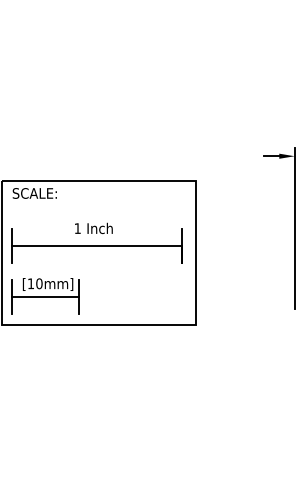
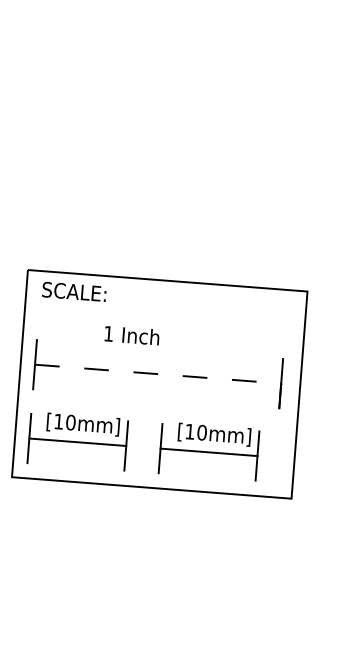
text: (93, 227) -> (131, 334), moved
line: (97, 245) -> (158, 373), solid -> dashed
part: (136, 296) -> (209, 451), added

